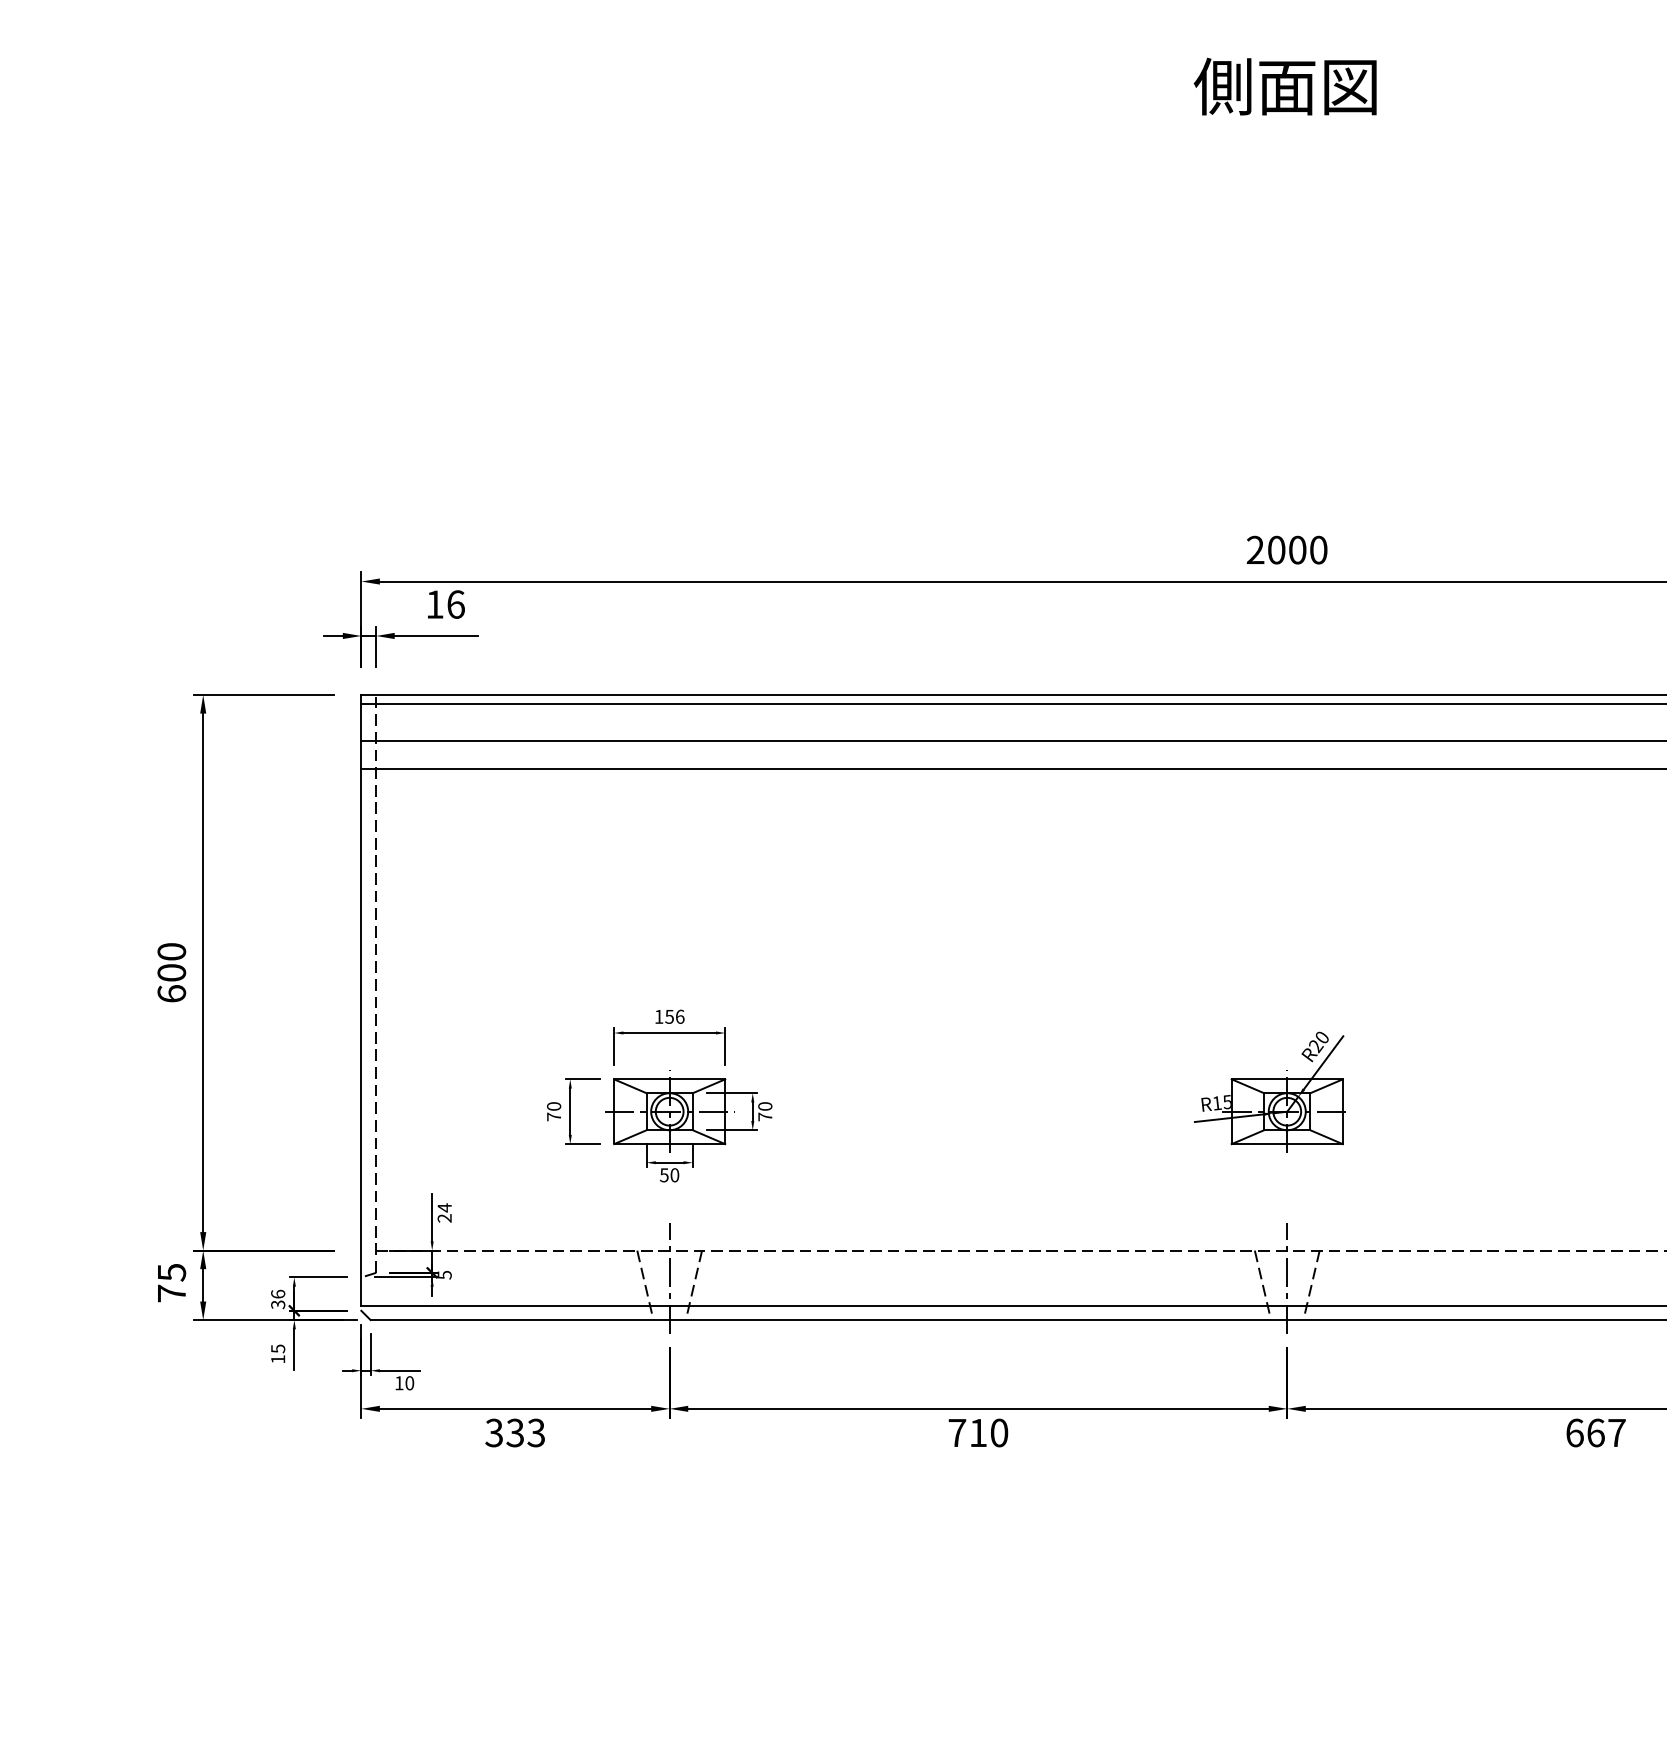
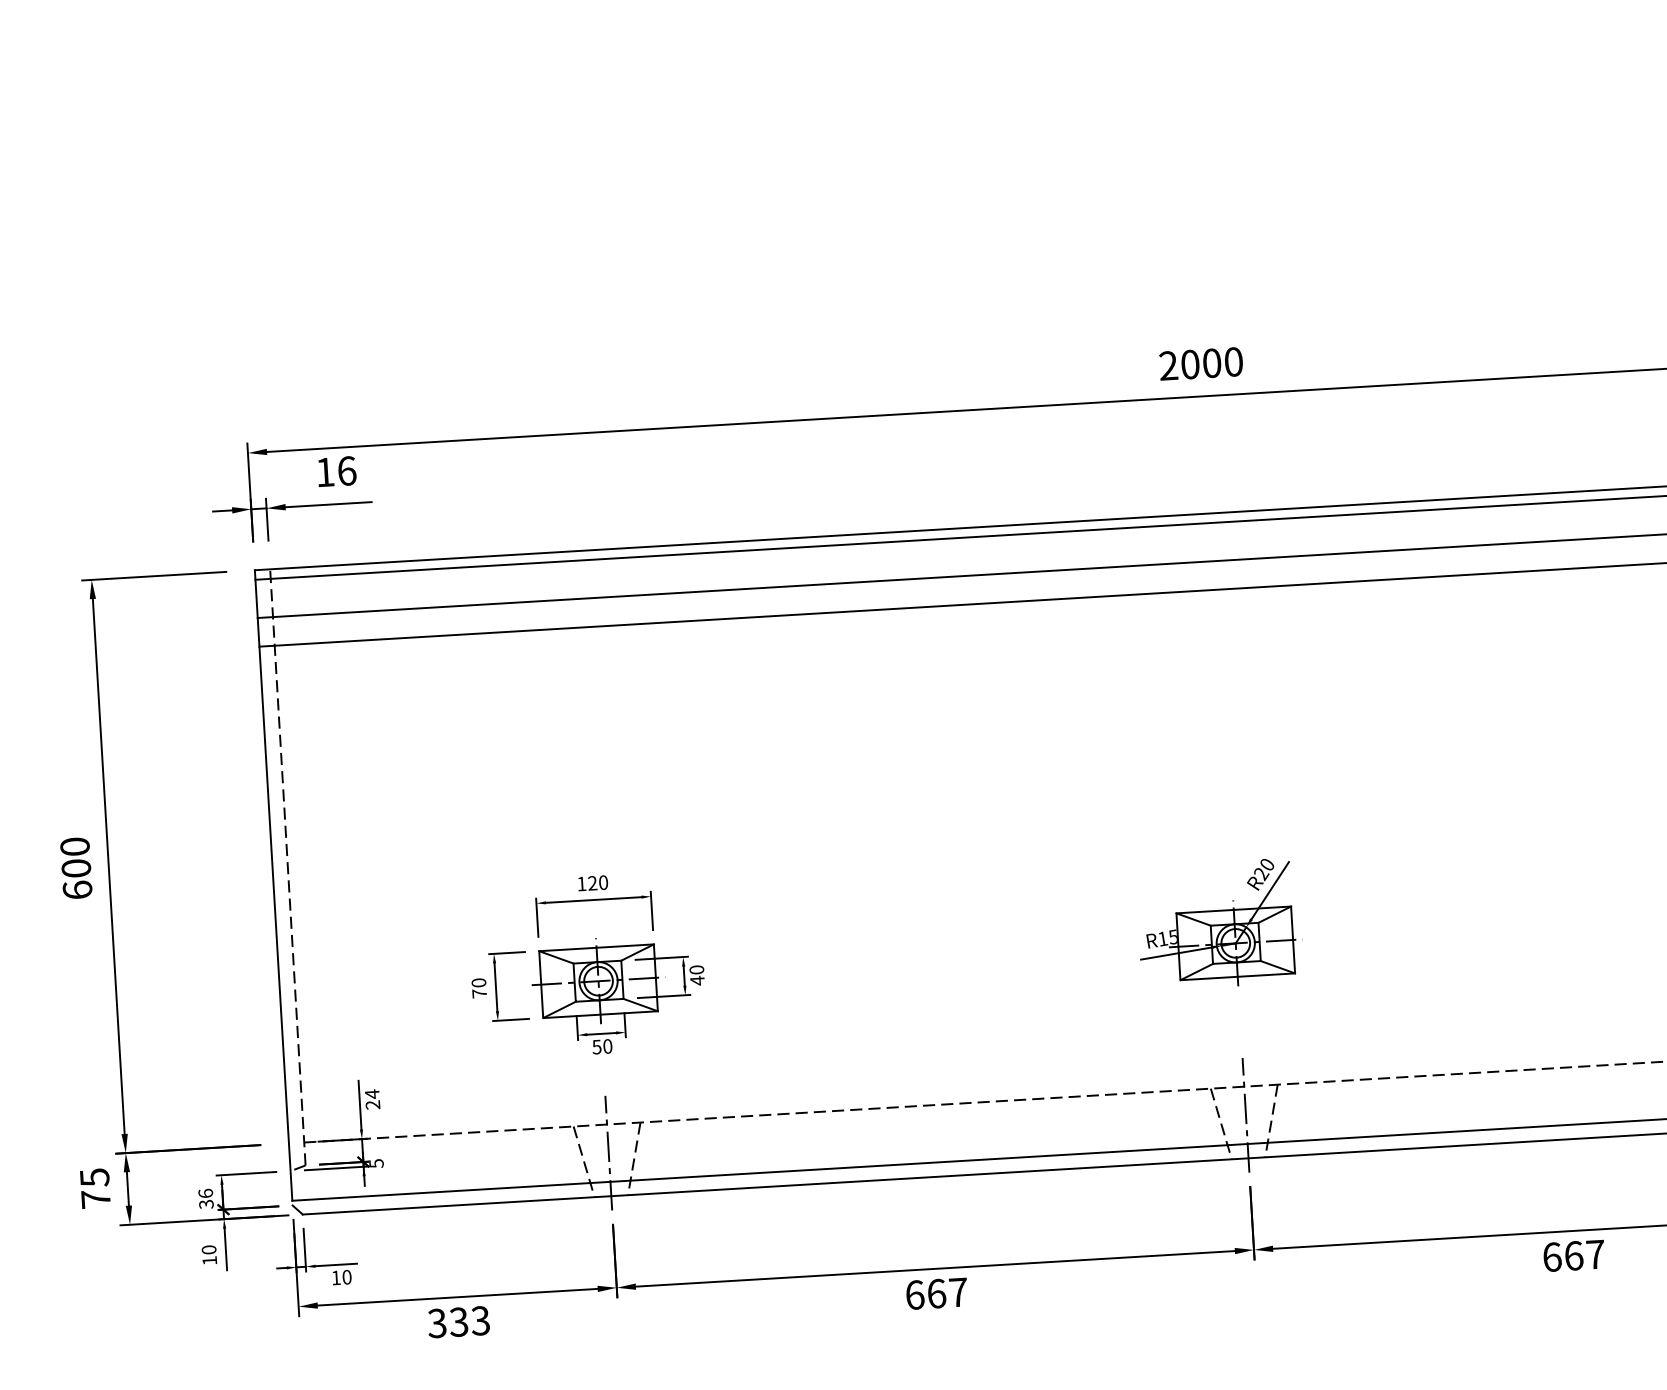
text: (674, 1016) -> (597, 882), 156 -> 120
text: (765, 1116) -> (697, 980), 70 -> 40
text: (278, 1348) -> (209, 1249), 15 -> 10
text: (978, 1432) -> (936, 1293), 710 -> 667

